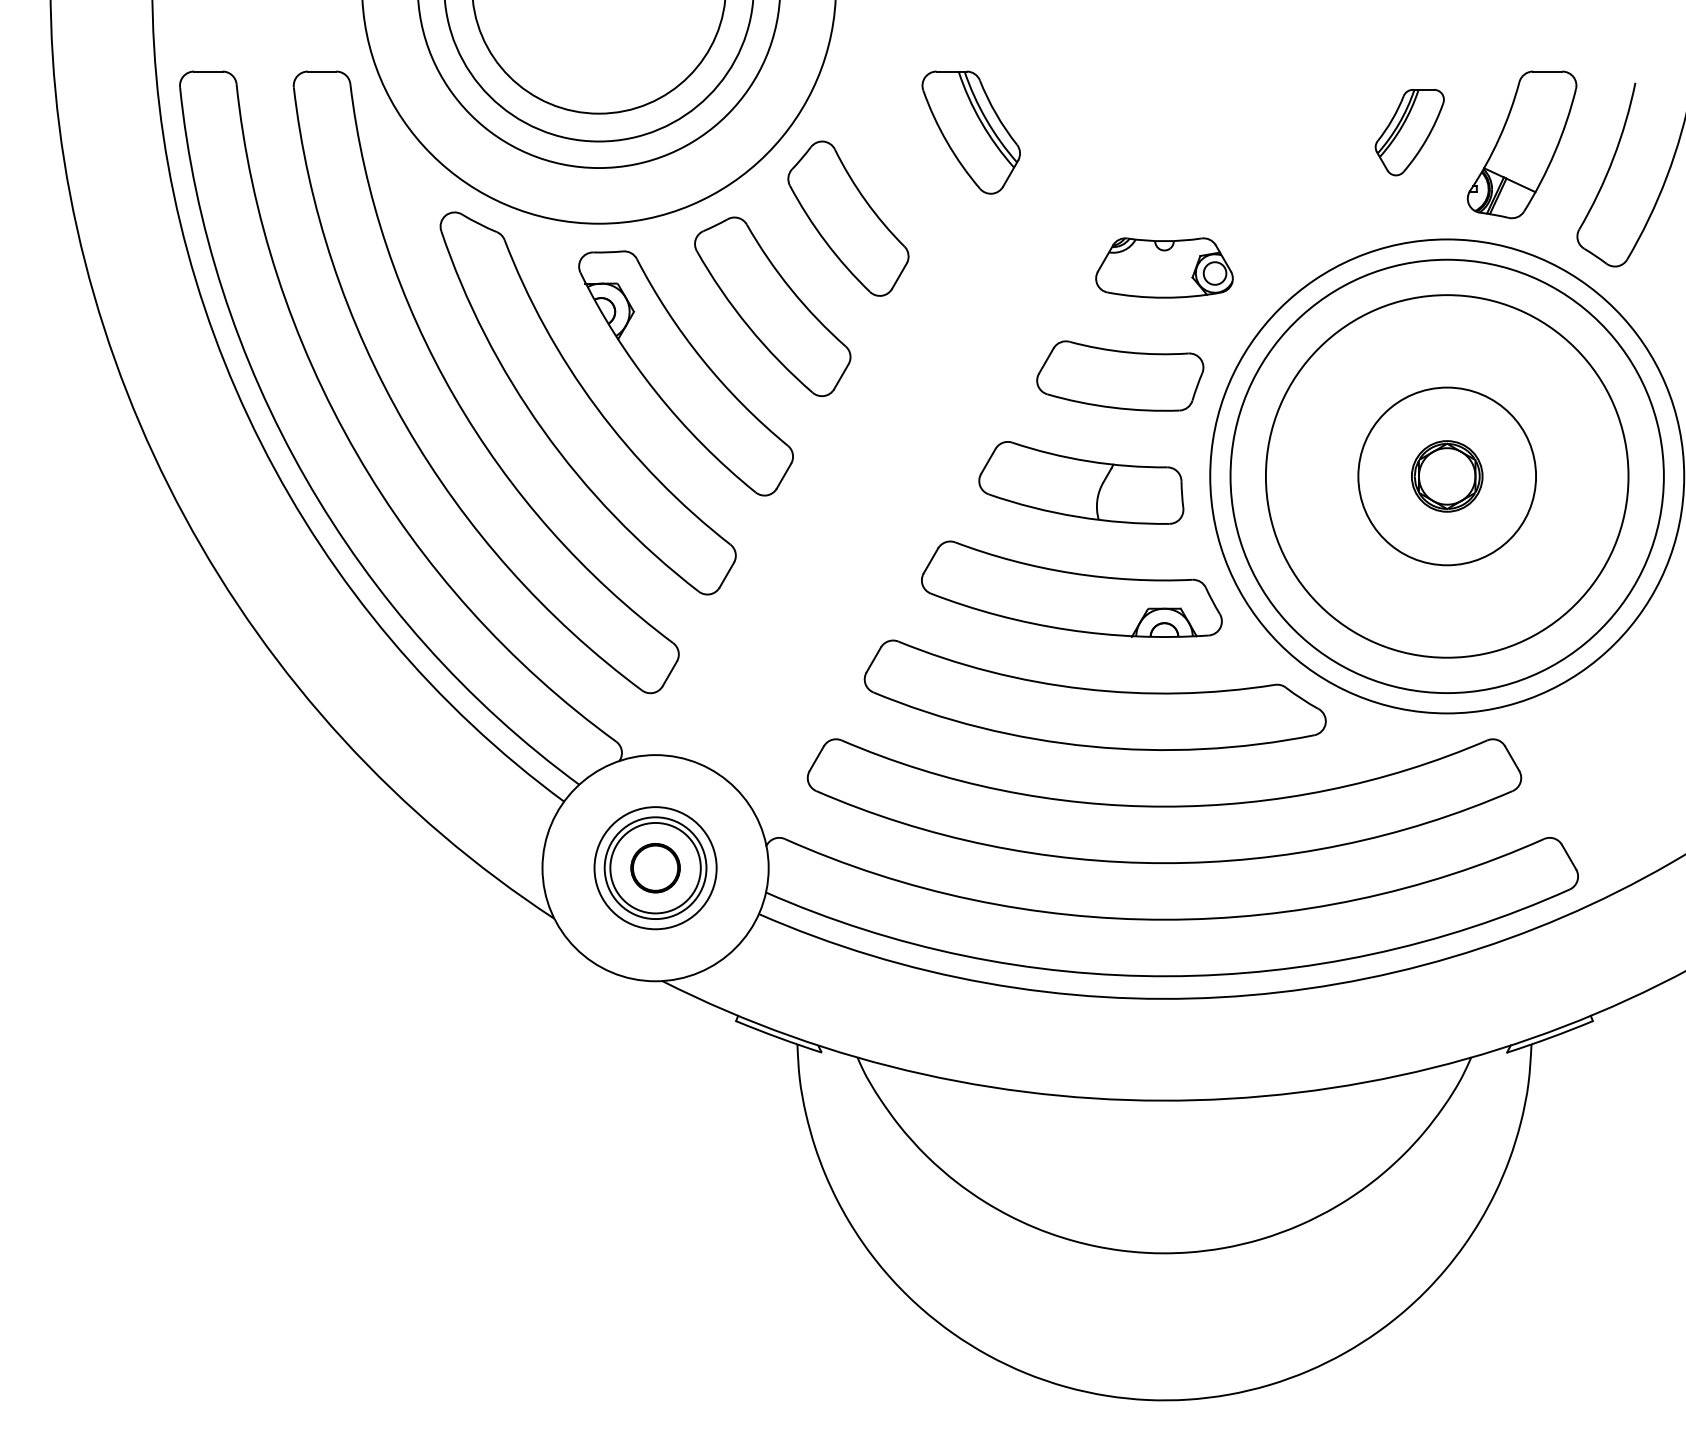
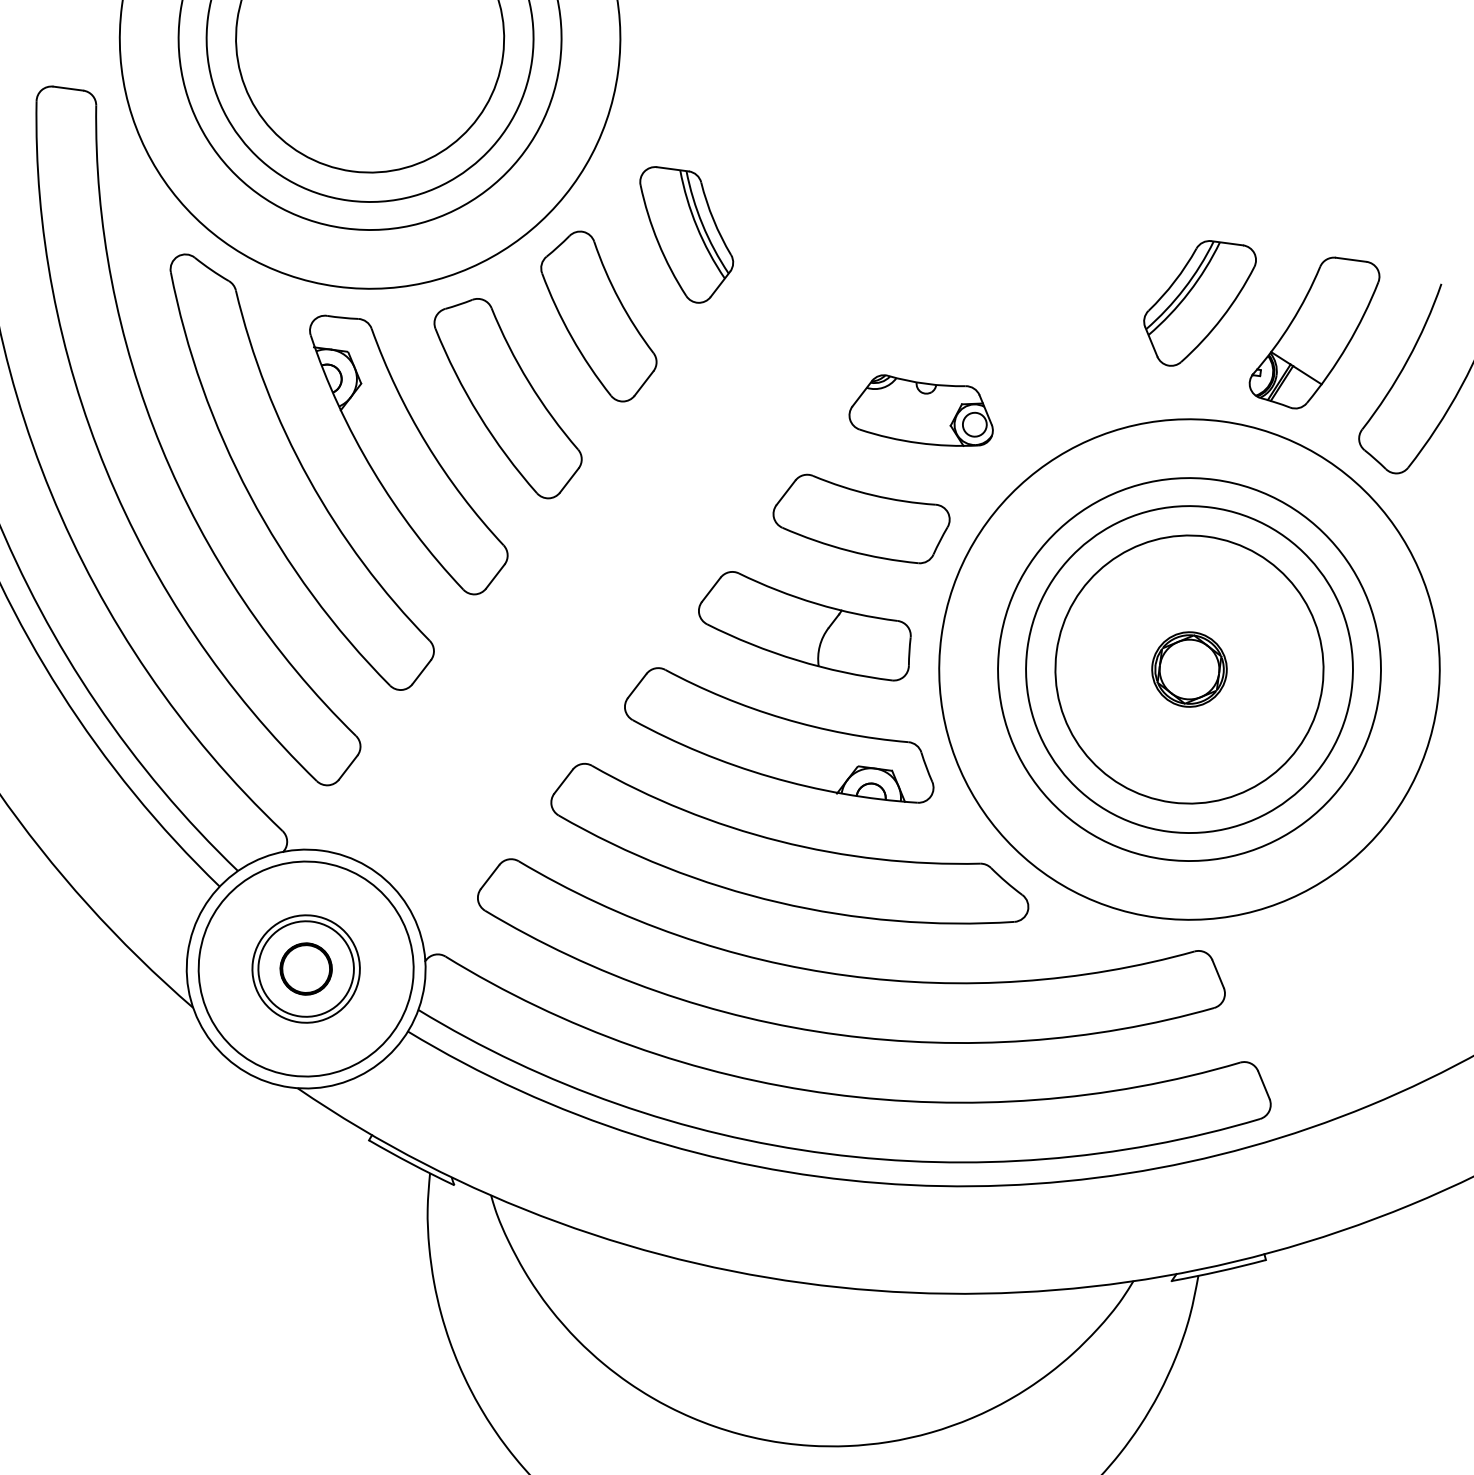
part: (970, 132) -> (684, 235), moved
part: (1409, 132) -> (1198, 304), size x1.43
circle: (1446, 476) -> (1188, 669), size x0.71
circle: (1447, 476) -> (1189, 669), size x1.43
circle: (655, 867) -> (306, 968), size x1.67

